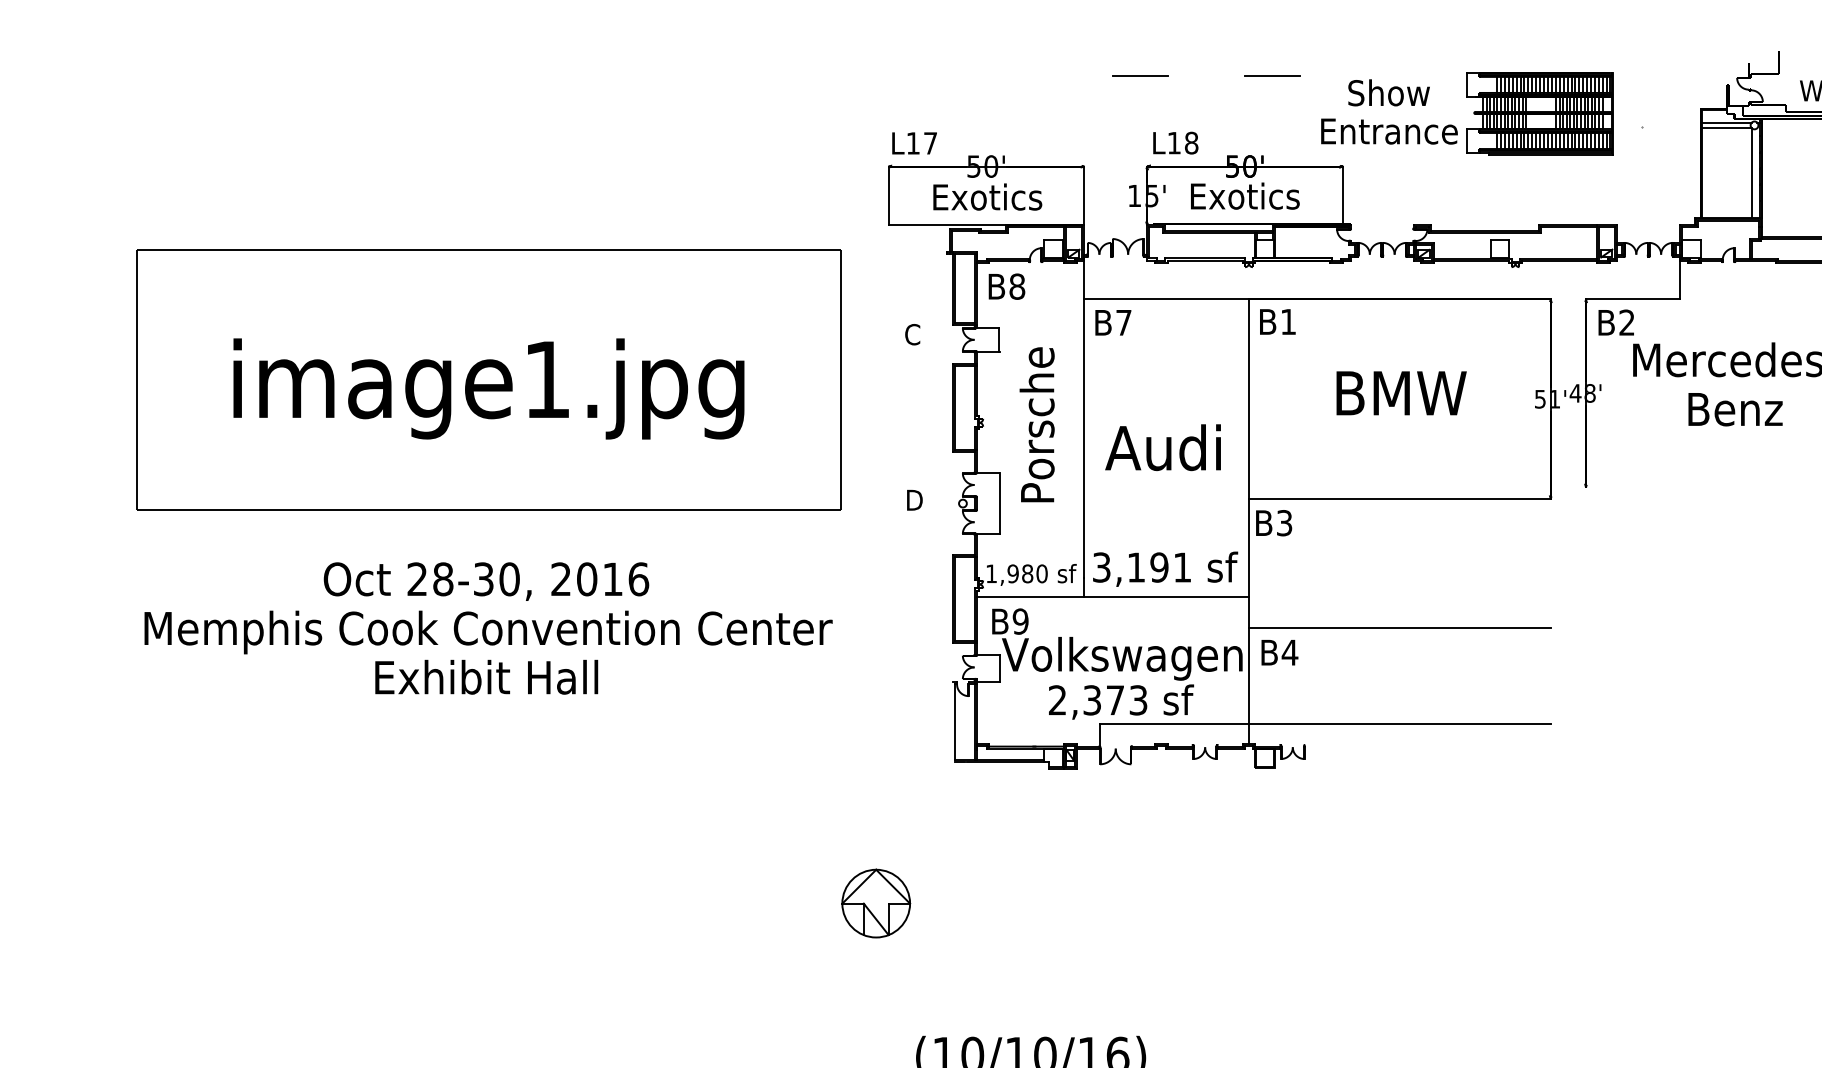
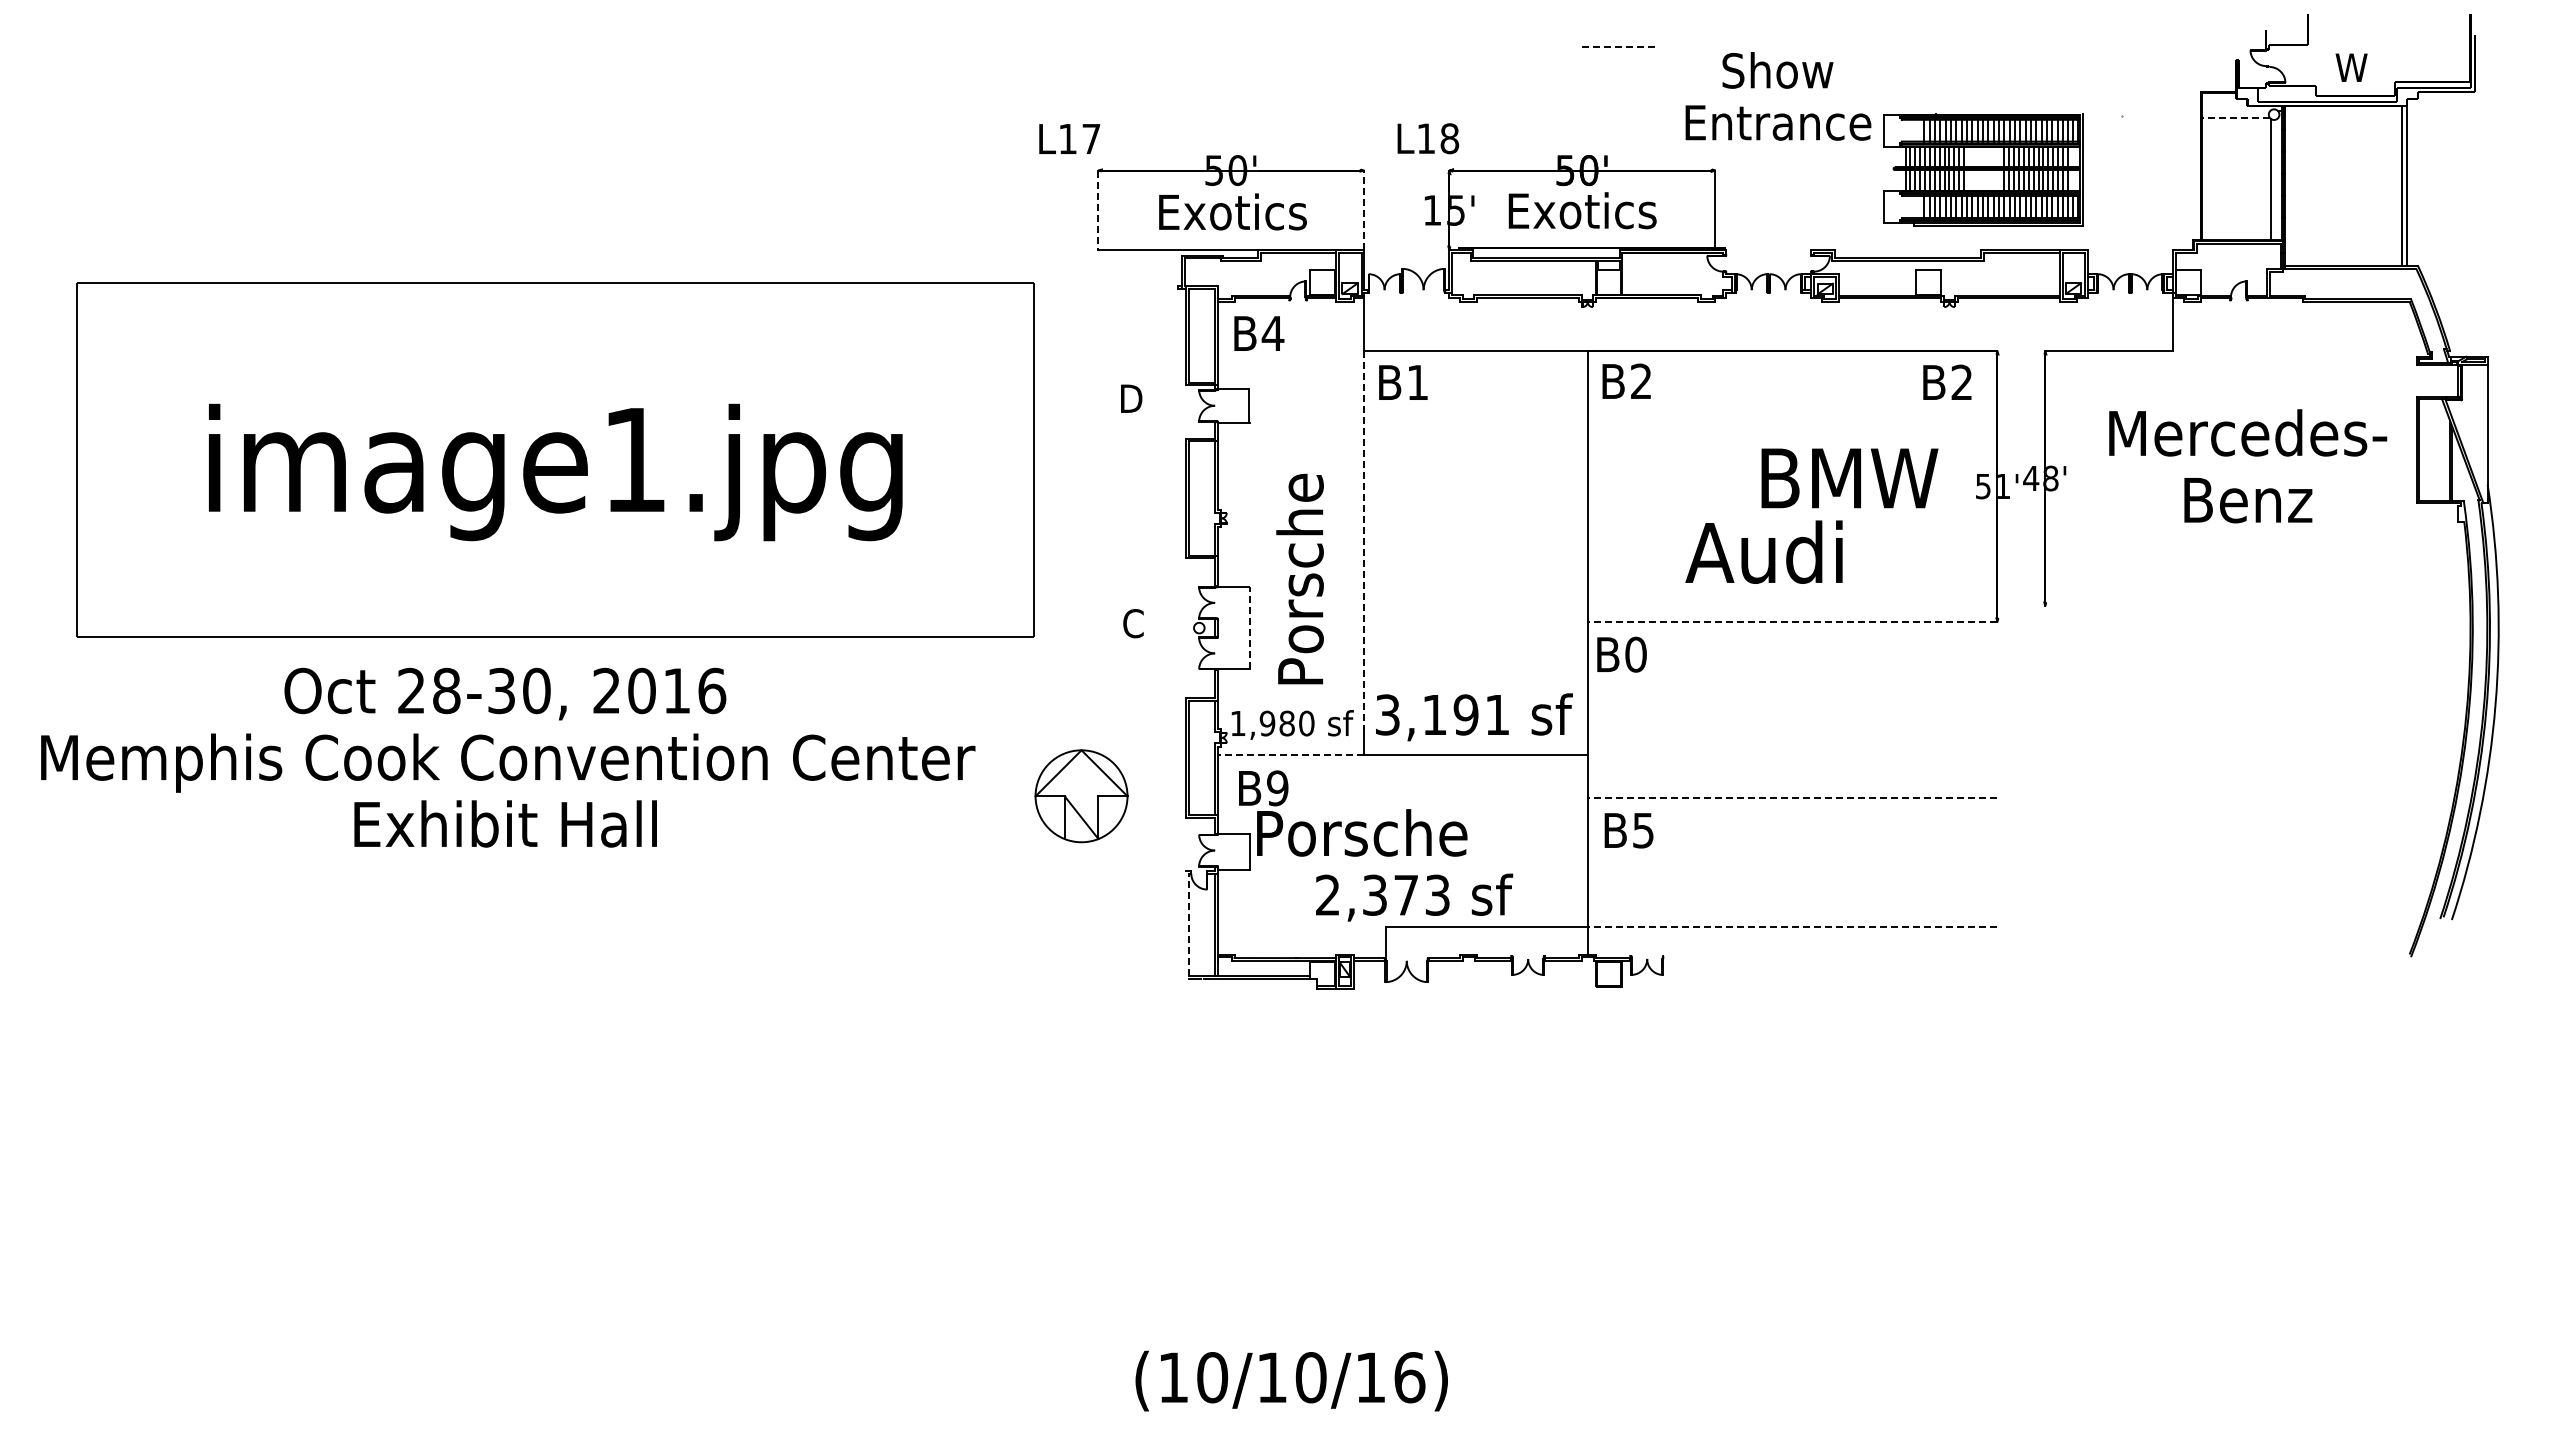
line: (1140, 75) -> (1440, 47), removed
line: (1272, 75) -> (1619, 47), solid -> dashed
part: (1540, 113) -> (1983, 169), moved
line: (1726, 123) -> (2236, 111), removed
line: (1726, 128) -> (2236, 118), solid -> dashed
text: (914, 142) -> (1069, 138), moved
text: (1175, 142) -> (1428, 138), moved
line: (888, 196) -> (1098, 210), solid -> dashed
line: (1084, 196) -> (1364, 210), solid -> dashed
text: (1016, 286) -> (1272, 333), B8 -> B4
text: (1288, 321) -> (1641, 380), B1 -> B2
text: (1616, 321) -> (1947, 381), moved
text: (1123, 322) -> (1417, 382), B7 -> B1
text: (913, 334) -> (1131, 398), C -> D
text: (1401, 393) -> (1849, 478), moved
text: (1036, 424) -> (1299, 578), moved
line: (1084, 438) -> (1364, 539), solid -> dashed
text: (1162, 447) -> (1763, 551), moved
line: (1399, 499) -> (1792, 622), solid -> dashed
text: (914, 500) -> (1133, 623), D -> C
line: (999, 503) -> (1249, 627), solid -> dashed
text: (1284, 523) -> (1635, 654), B3 -> B0
line: (1030, 597) -> (1290, 755), solid -> dashed
text: (488, 628) -> (508, 757), moved
line: (1399, 628) -> (1792, 797), solid -> dashed
text: (1290, 652) -> (1643, 830), B4 -> B5
text: (1122, 658) -> (1415, 838), Volkswagen -> Porsche
line: (954, 721) -> (1188, 924), solid -> dashed
line: (1399, 724) -> (1792, 927), solid -> dashed
part: (876, 903) -> (1081, 796), moved

